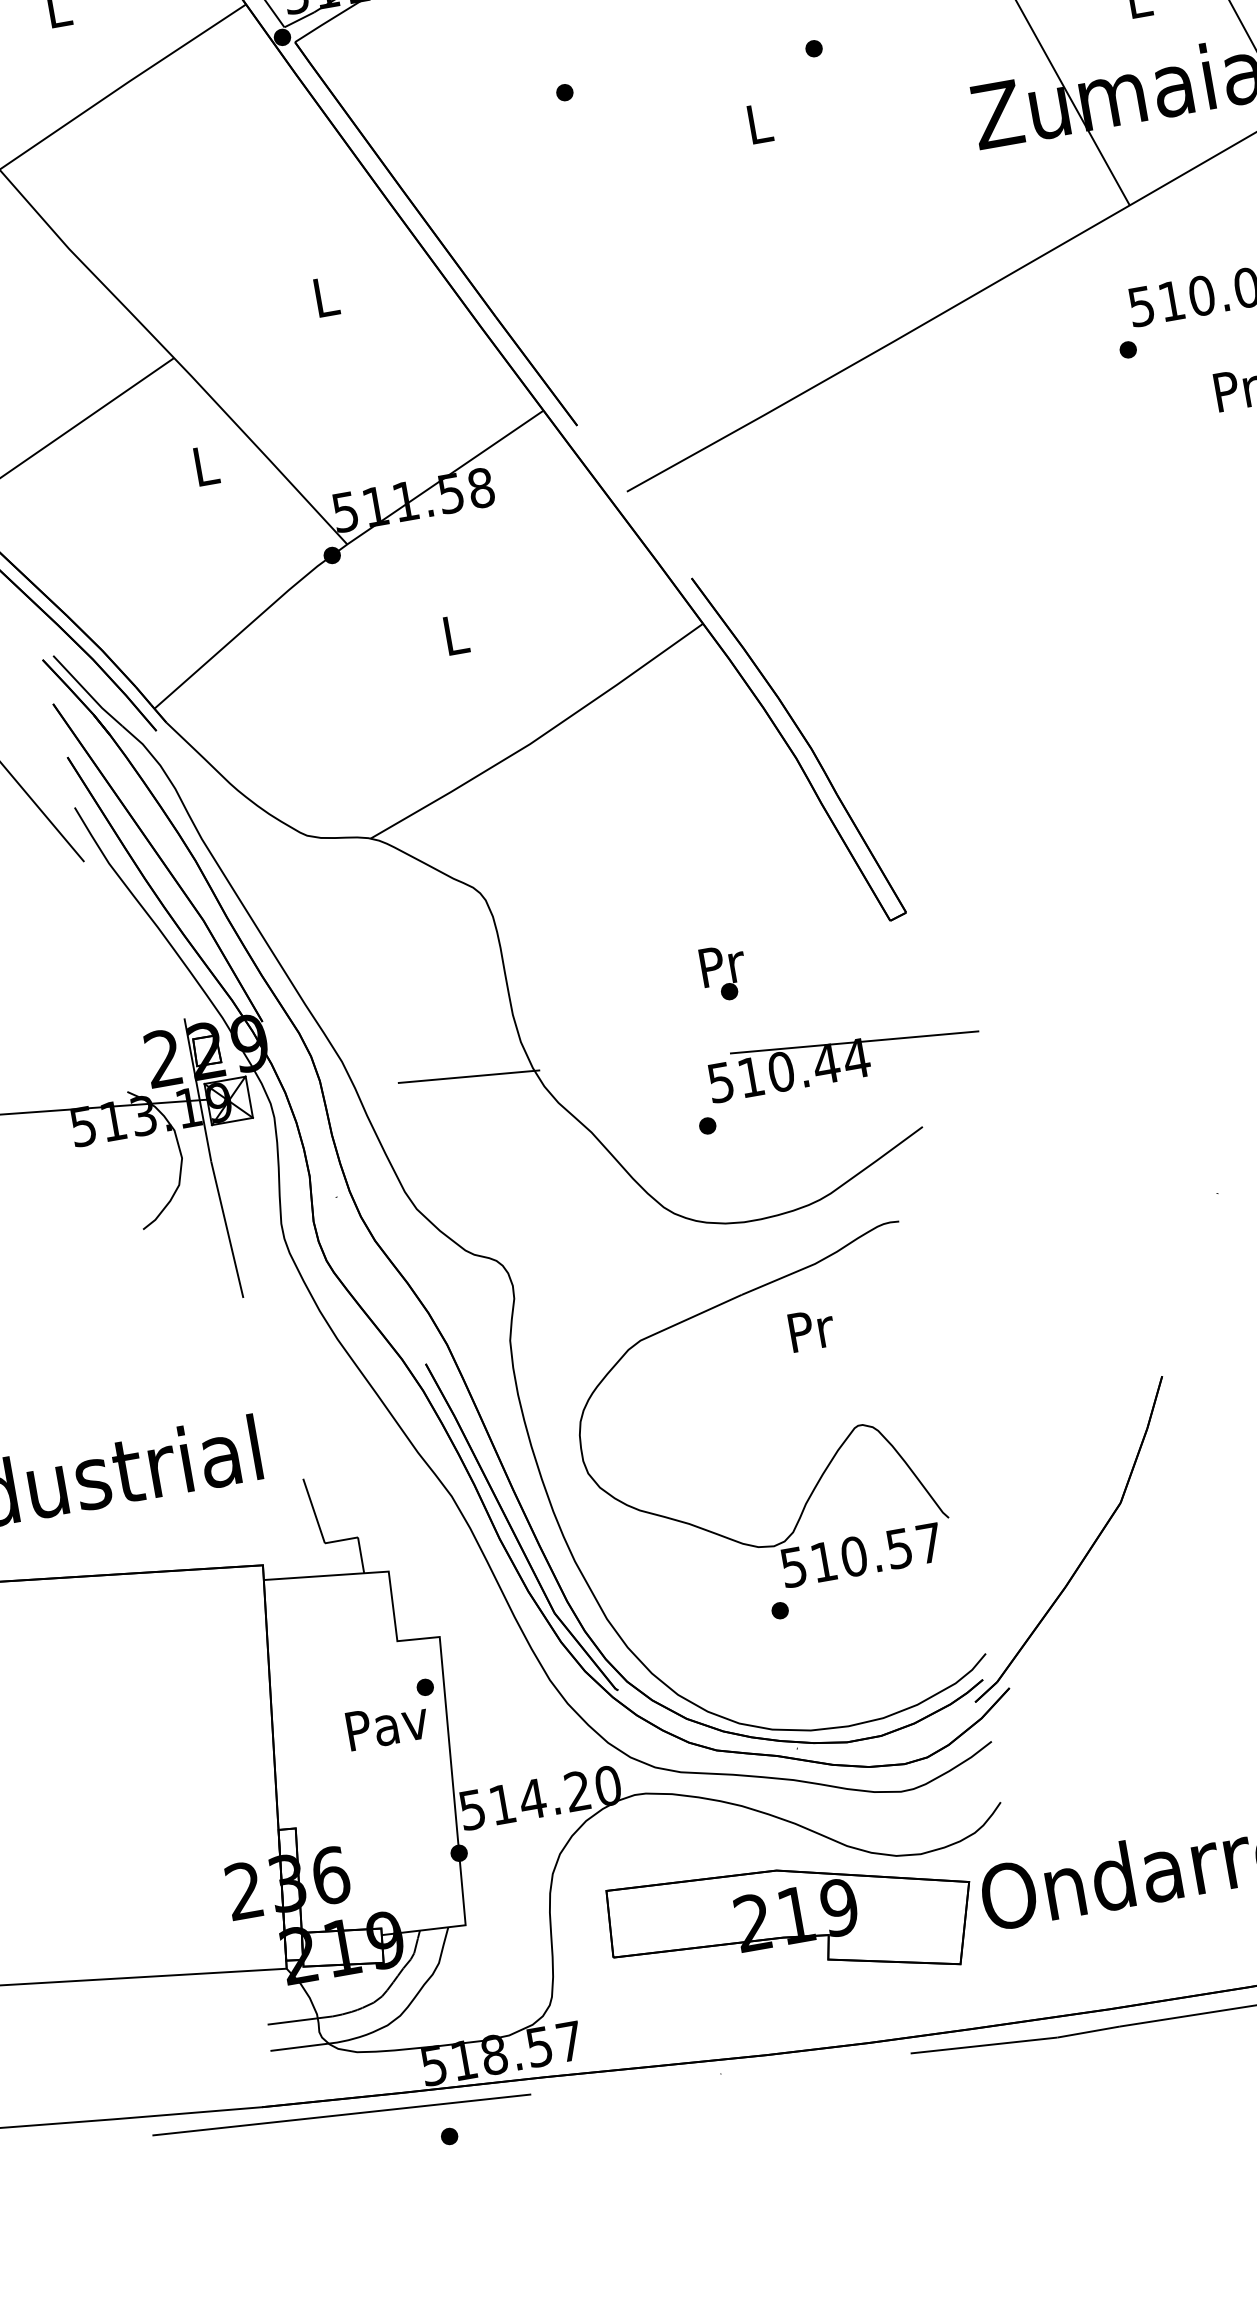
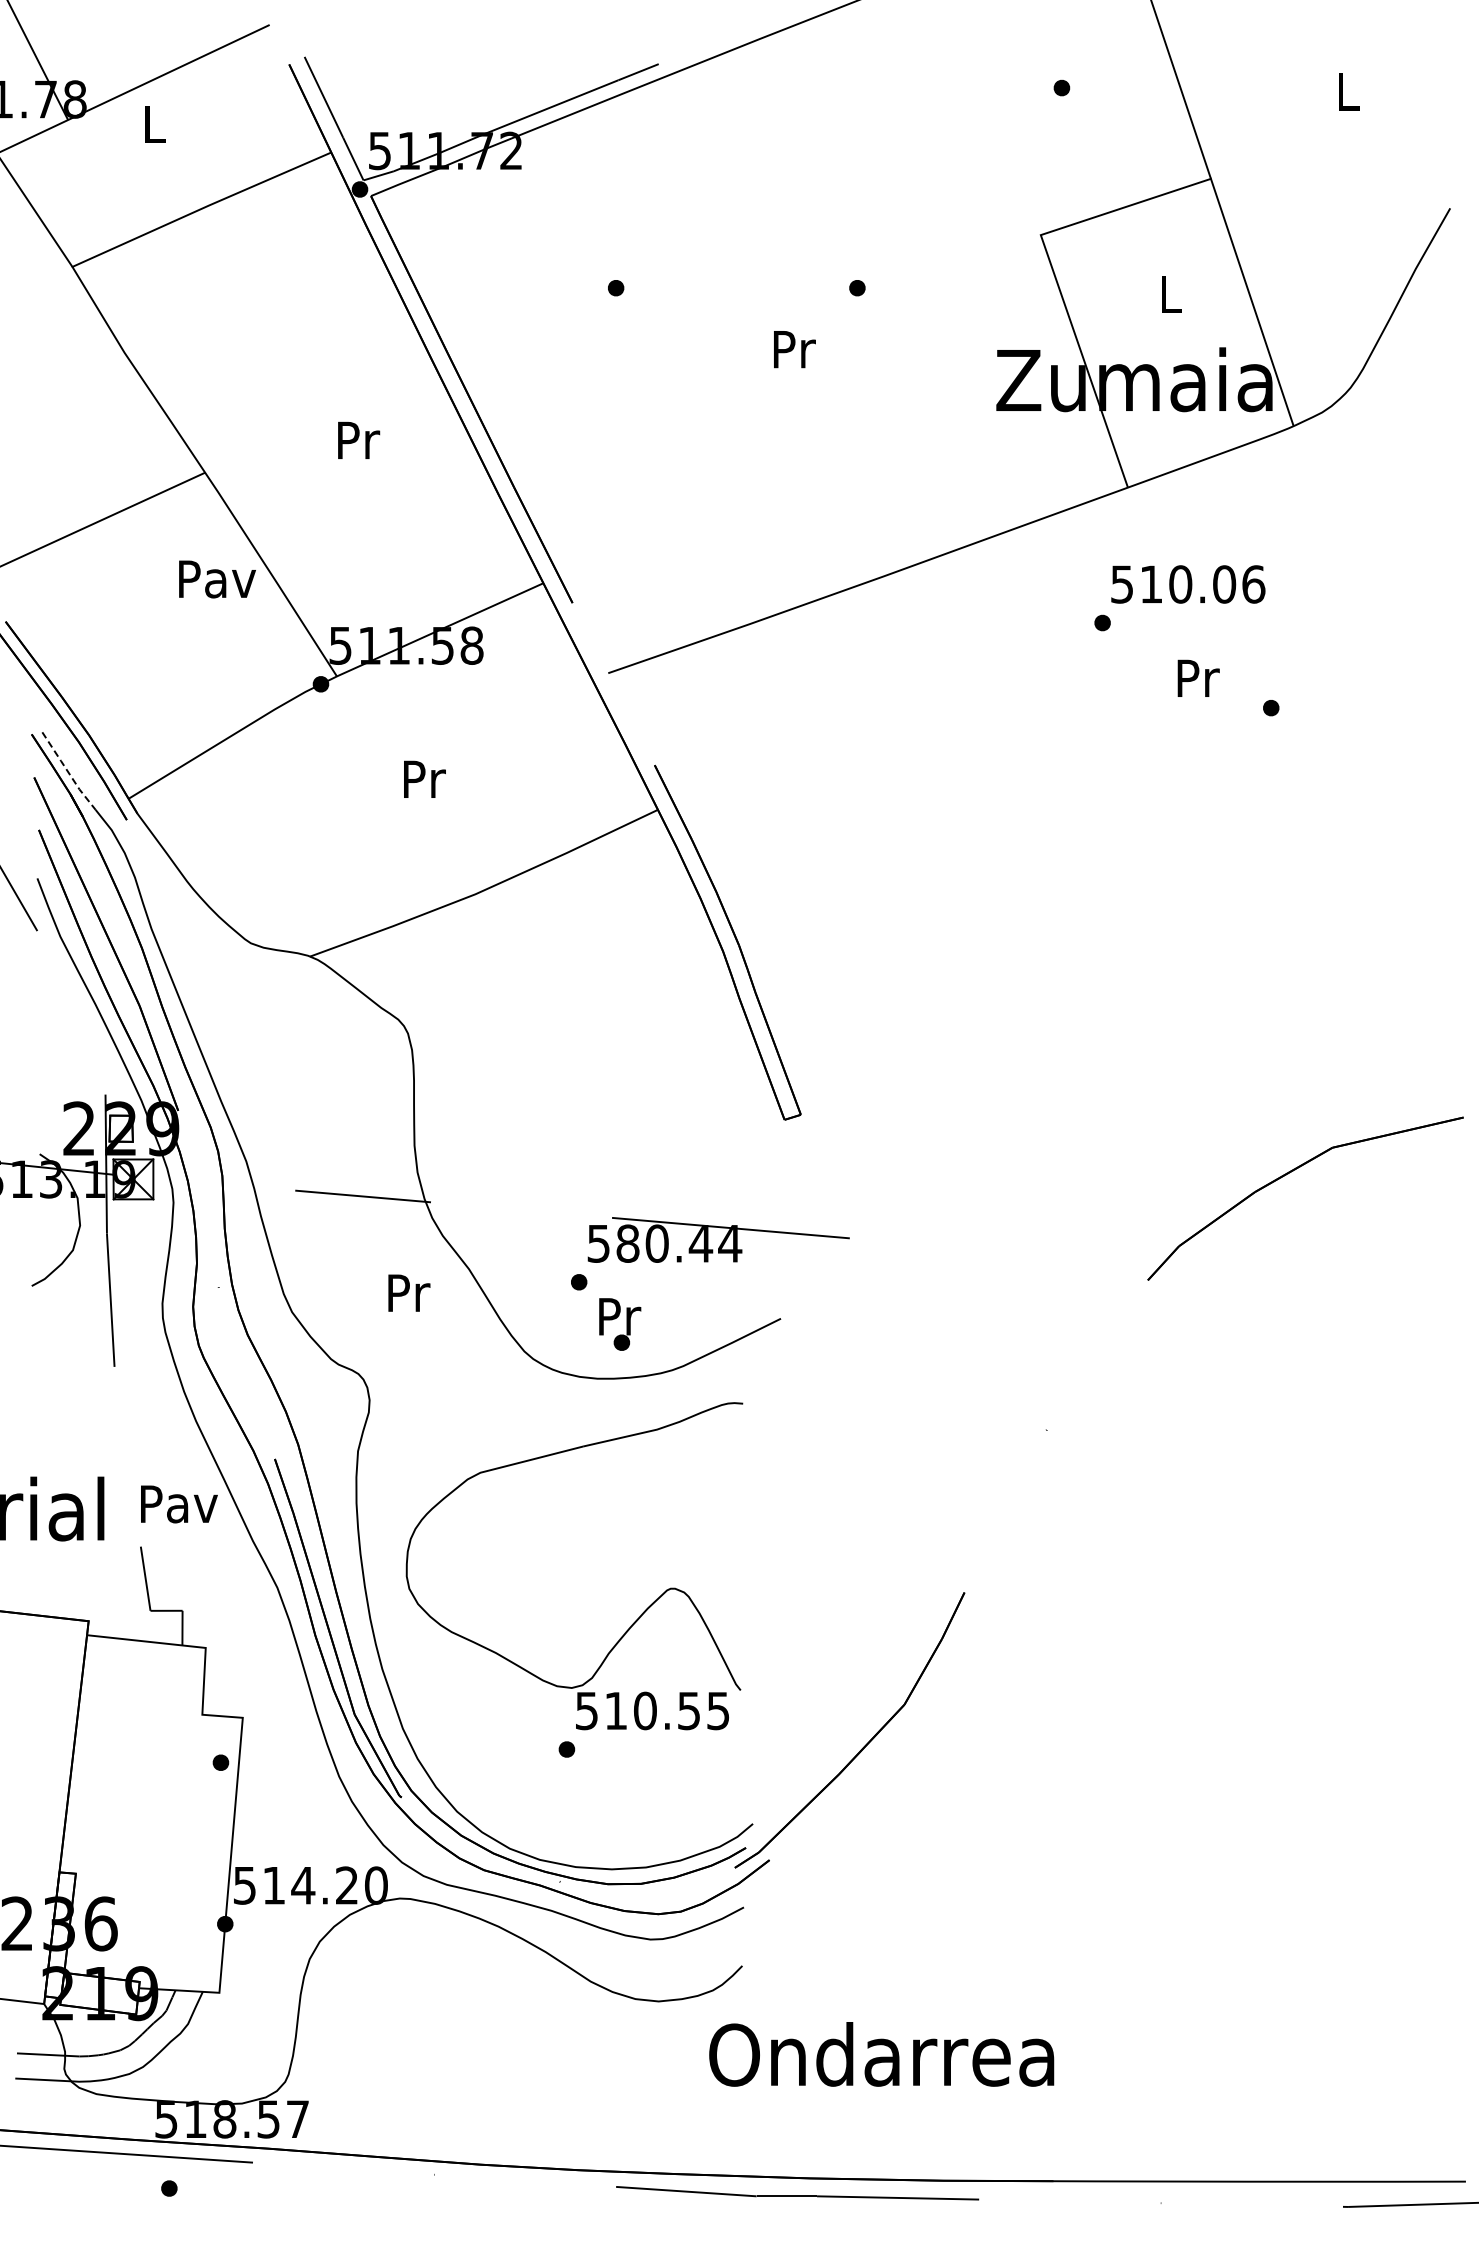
text: (760, 123) -> (794, 349), L -> Pr
text: (327, 296) -> (359, 440), L -> Pr
text: (206, 466) -> (217, 579), L -> Pav
text: (456, 633) -> (424, 778), L -> Pr
line: (86, 691) -> (67, 771), solid -> dashed
text: (724, 973) -> (620, 1324), moved
text: (750, 1077) -> (627, 1243), 510.44 -> 580.44
text: (812, 1329) -> (409, 1292), moved
text: (929, 1543) -> (718, 1711), 510.57 -> 510.55
text: (387, 1725) -> (179, 1504), moved
part: (792, 1925) -> (526, 2047), removed

